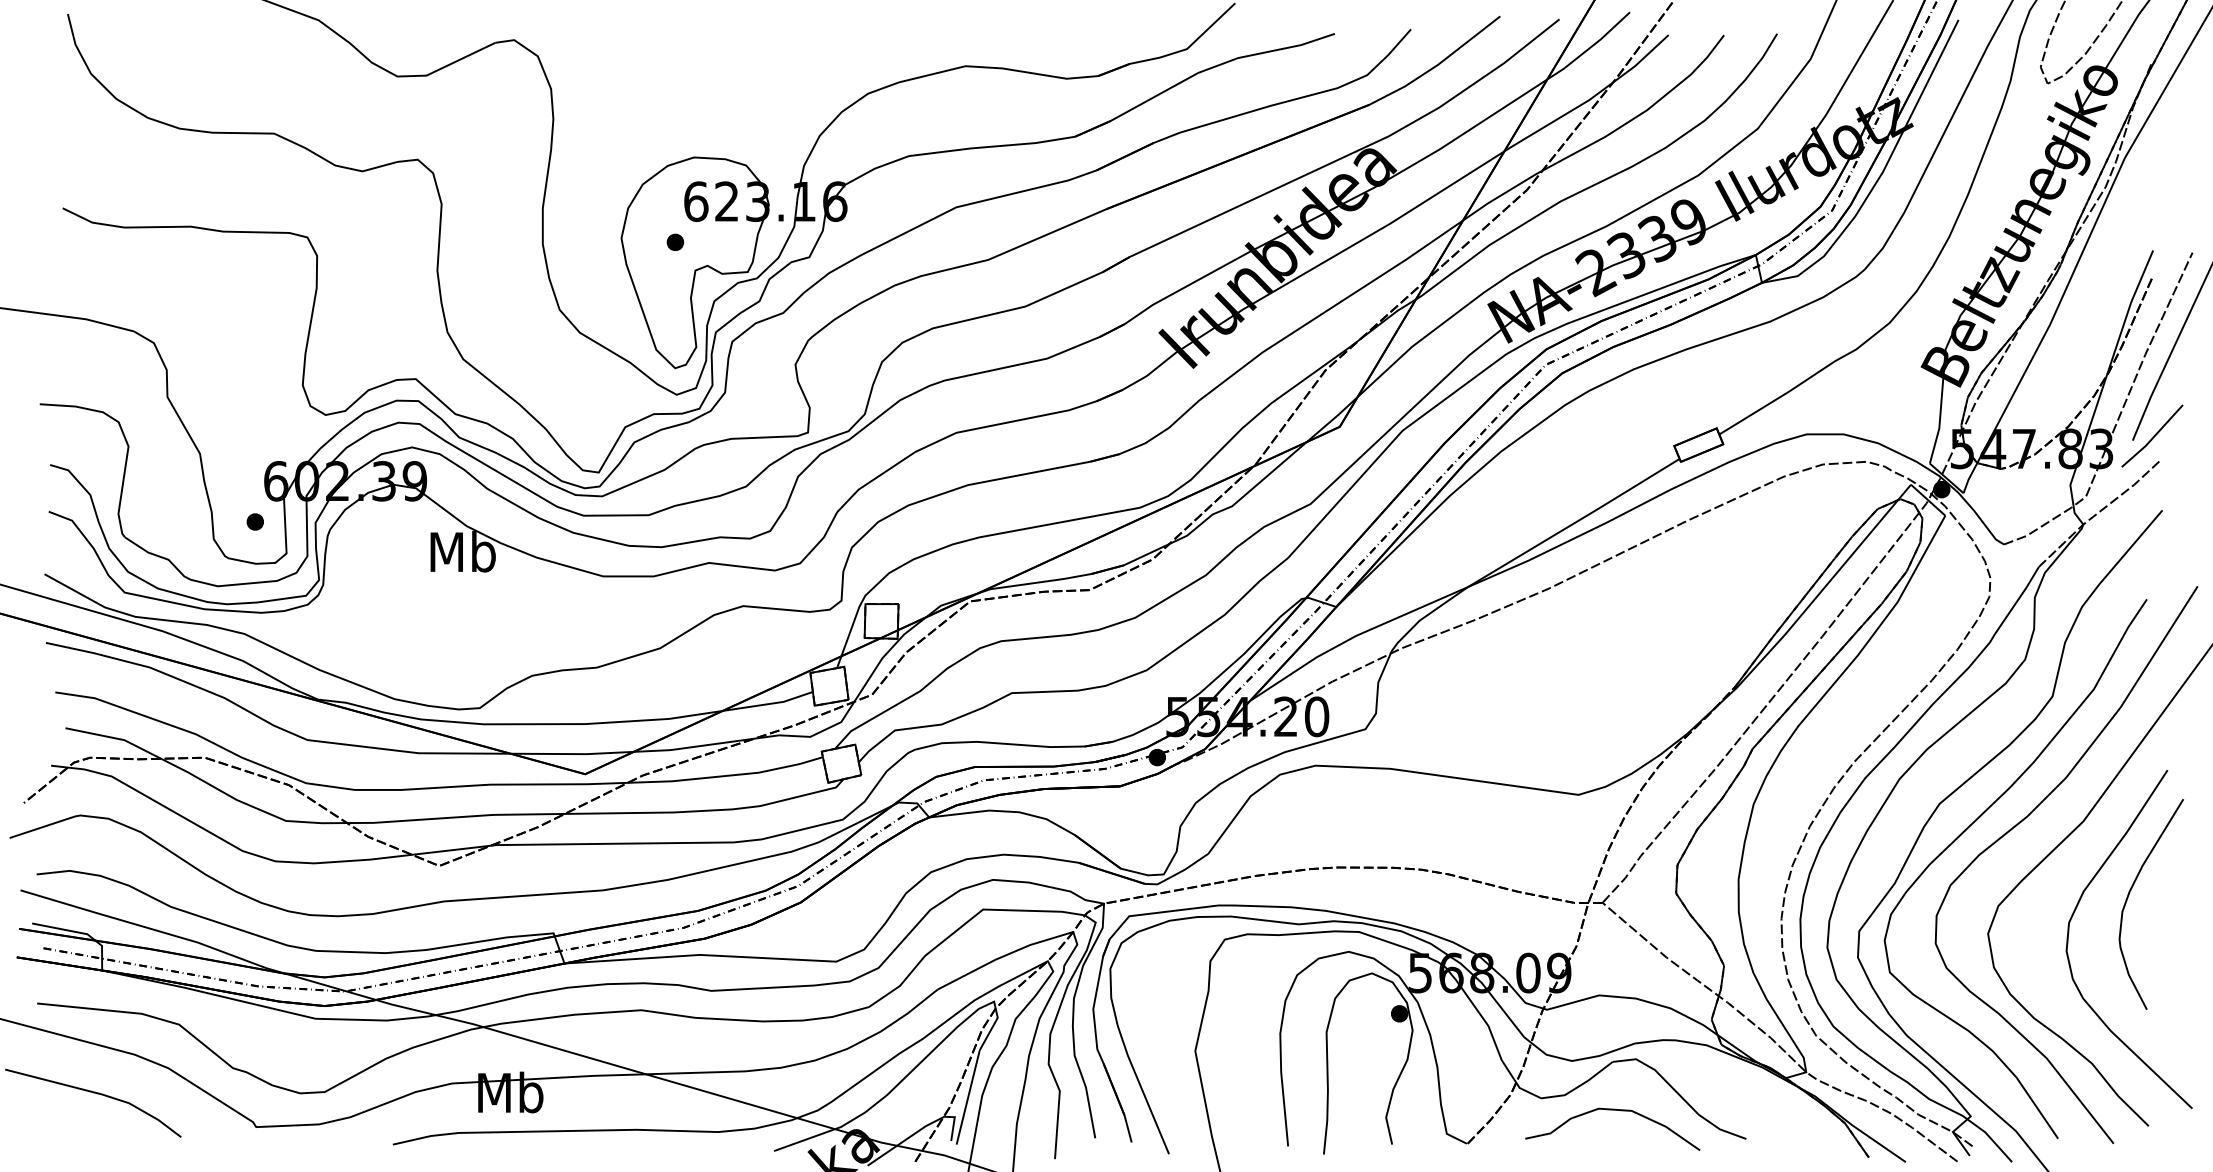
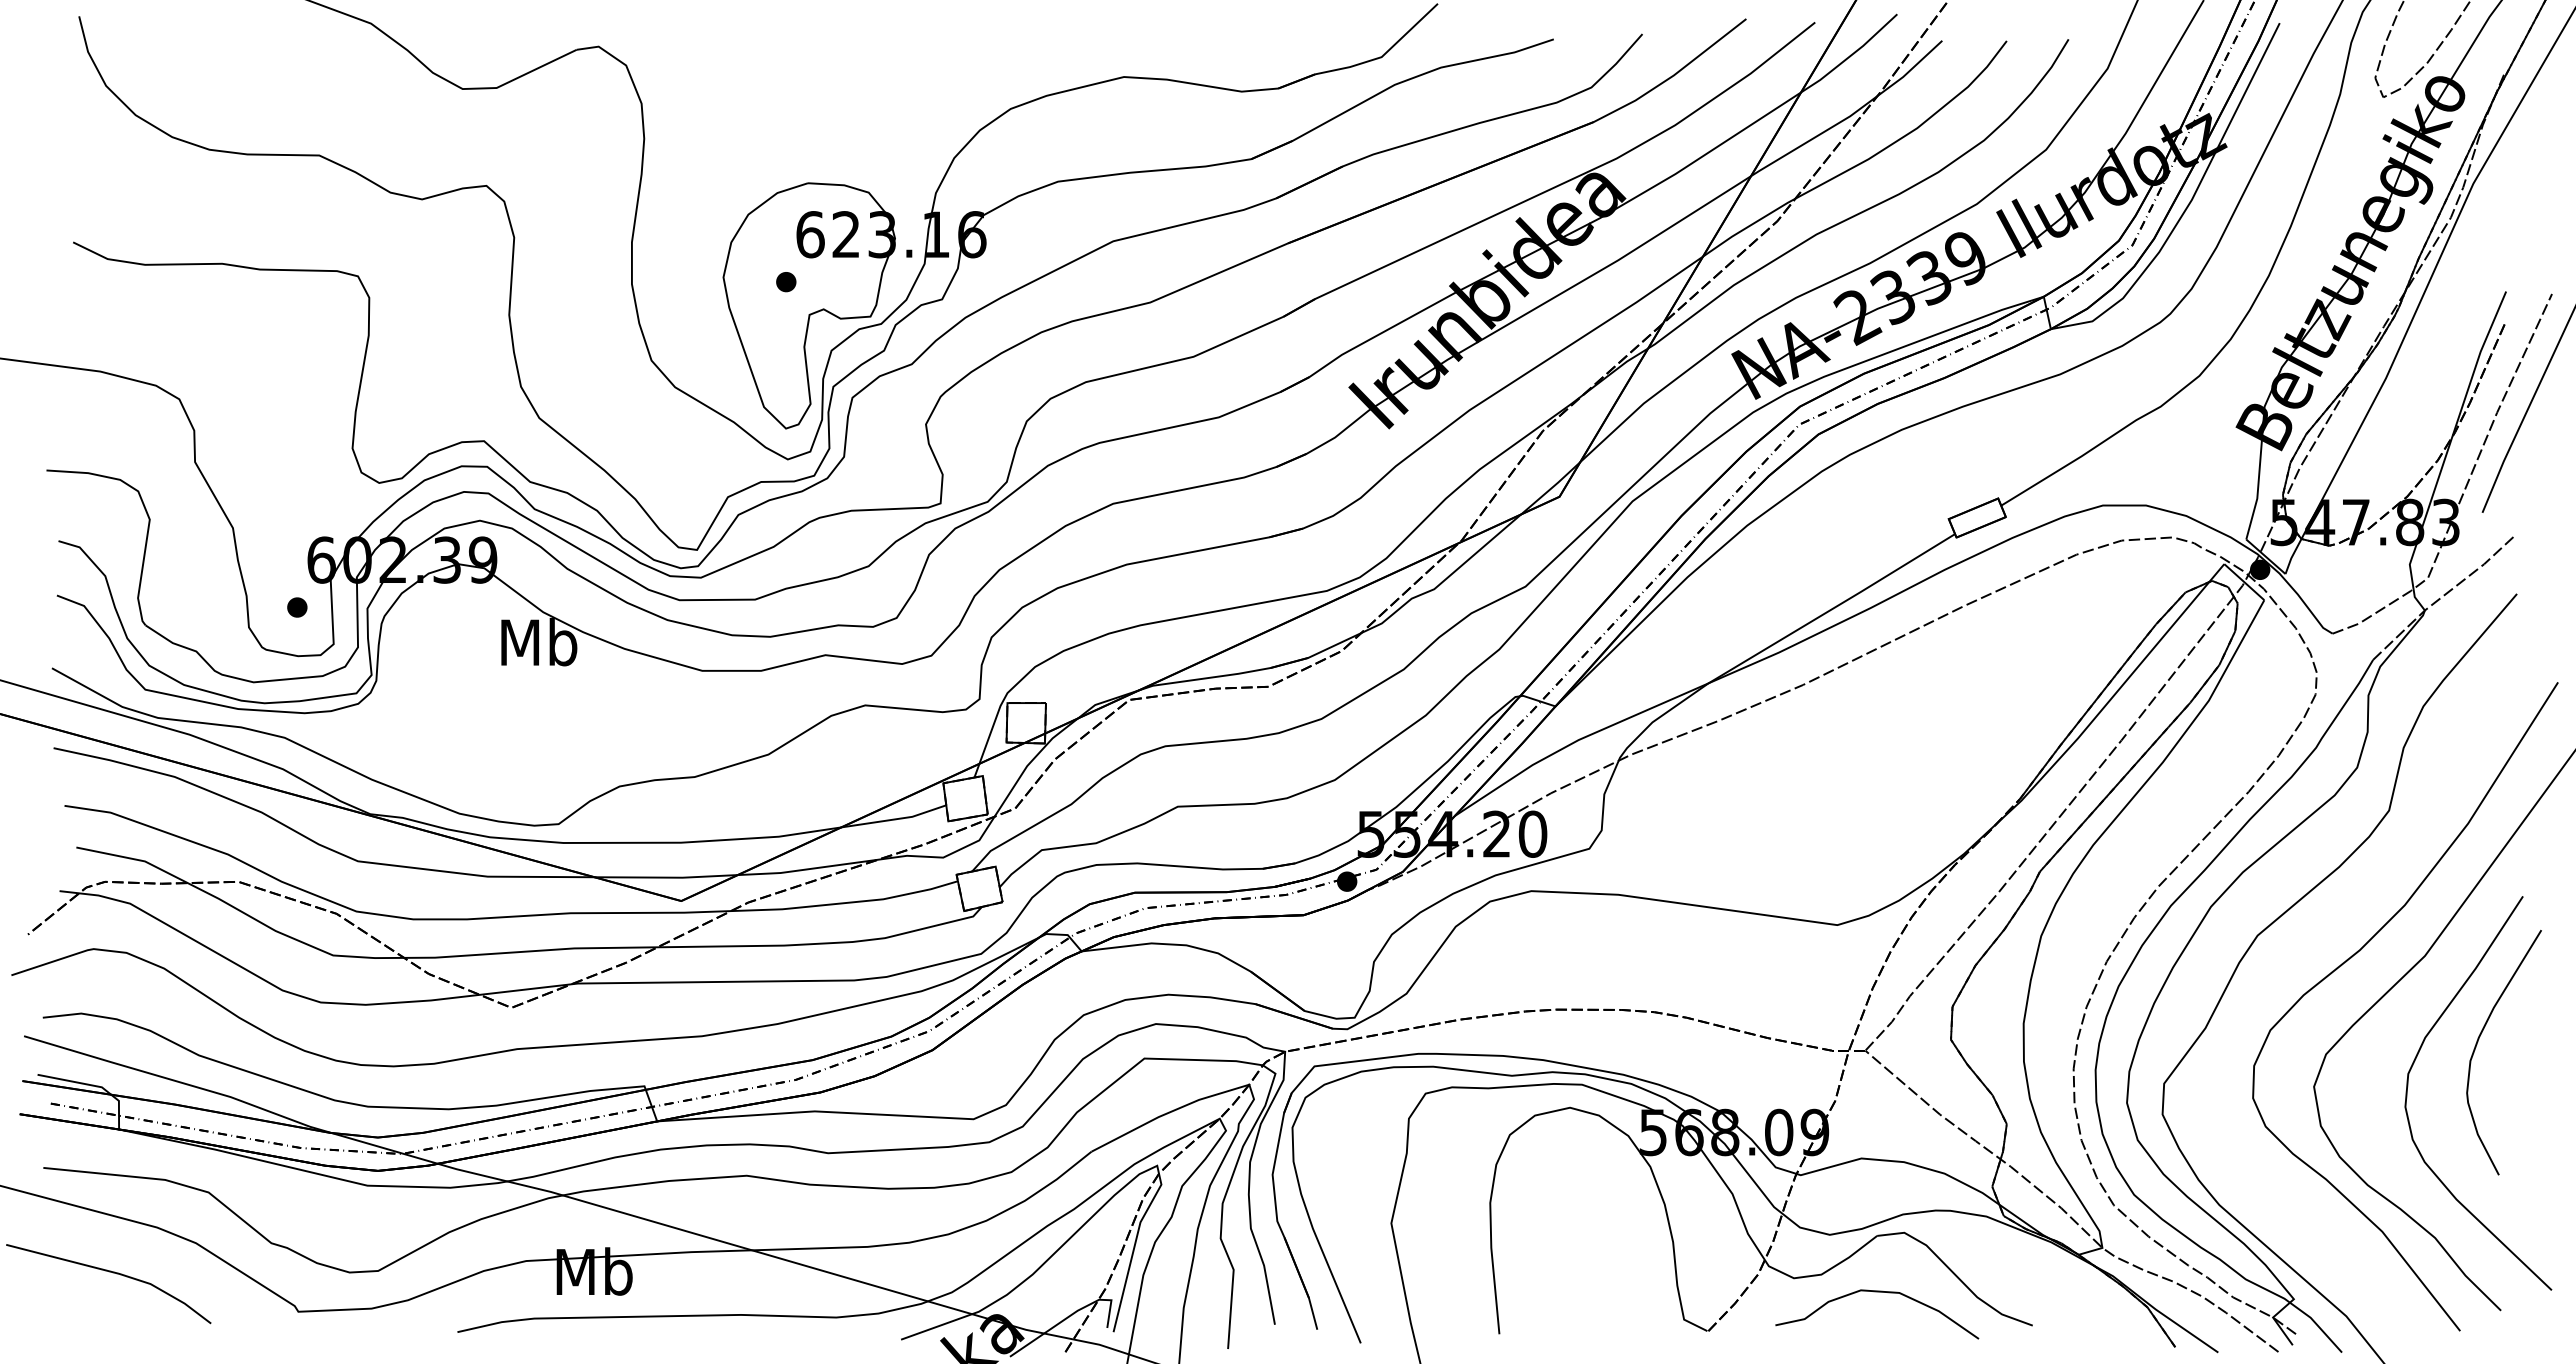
line: (2153, 436) -> (2506, 507), removed
curve: (1972, 825) -> (2295, 960), removed
part: (1397, 1078) -> (1626, 1255), removed

